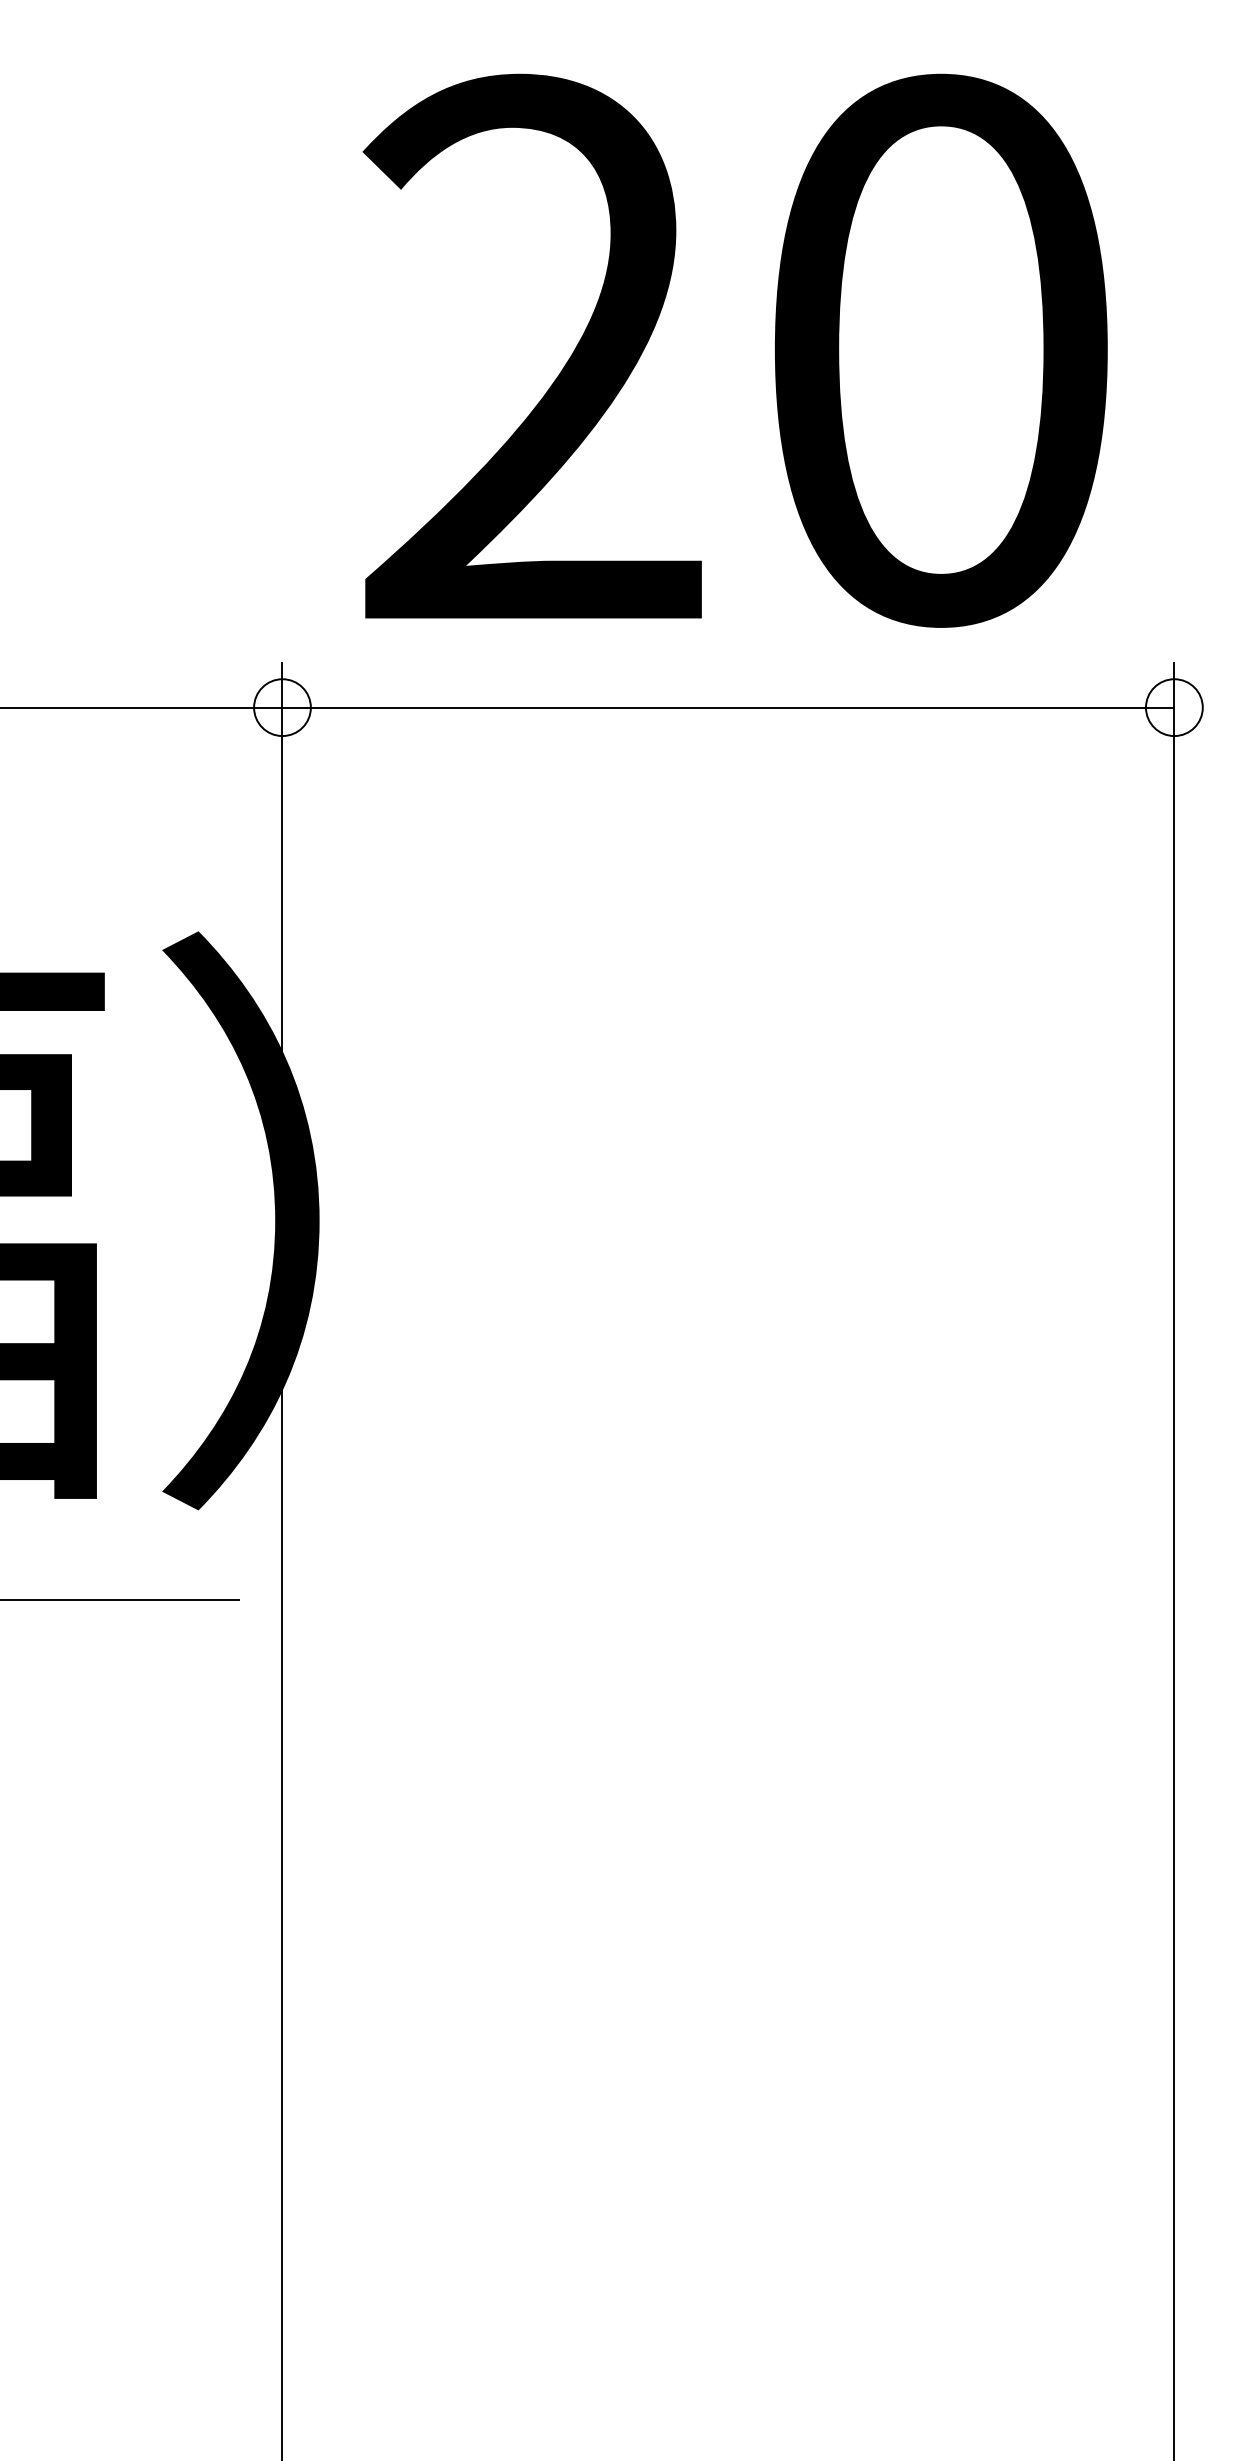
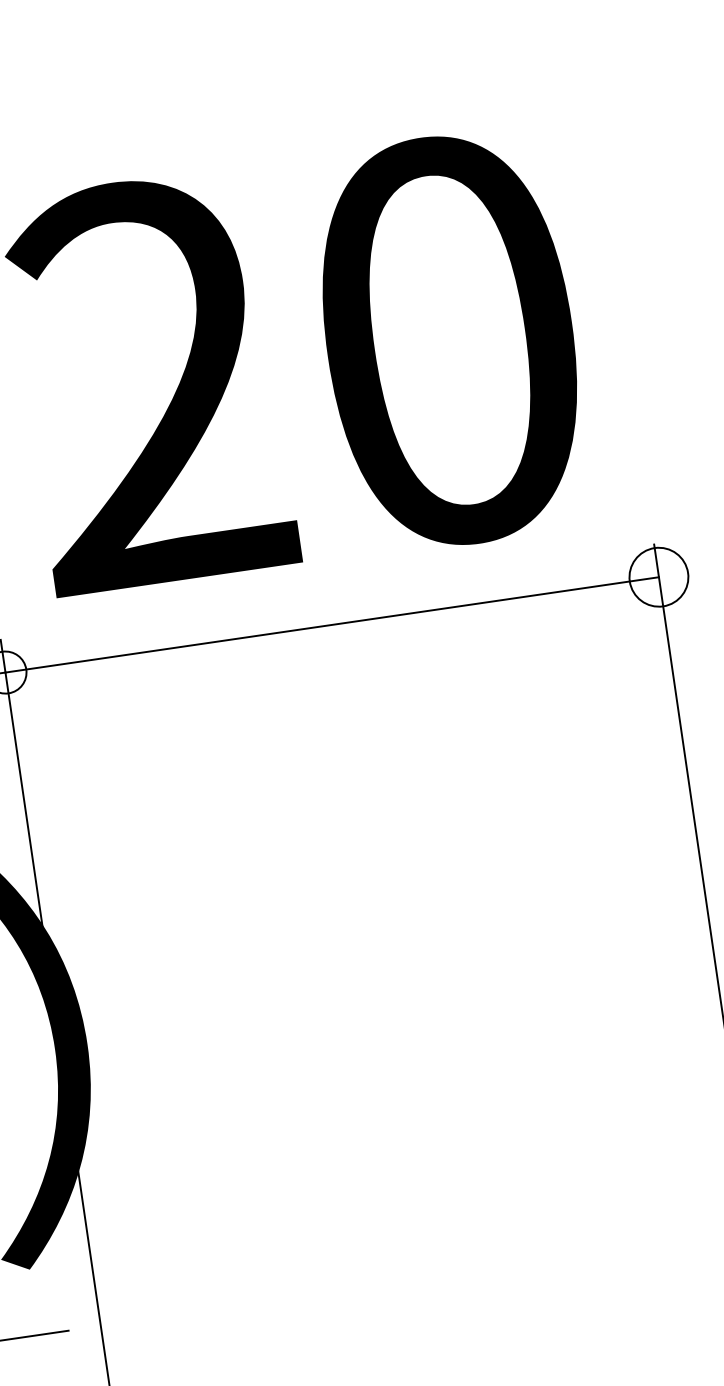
circle: (1173, 707) -> (658, 577), size x1.4

